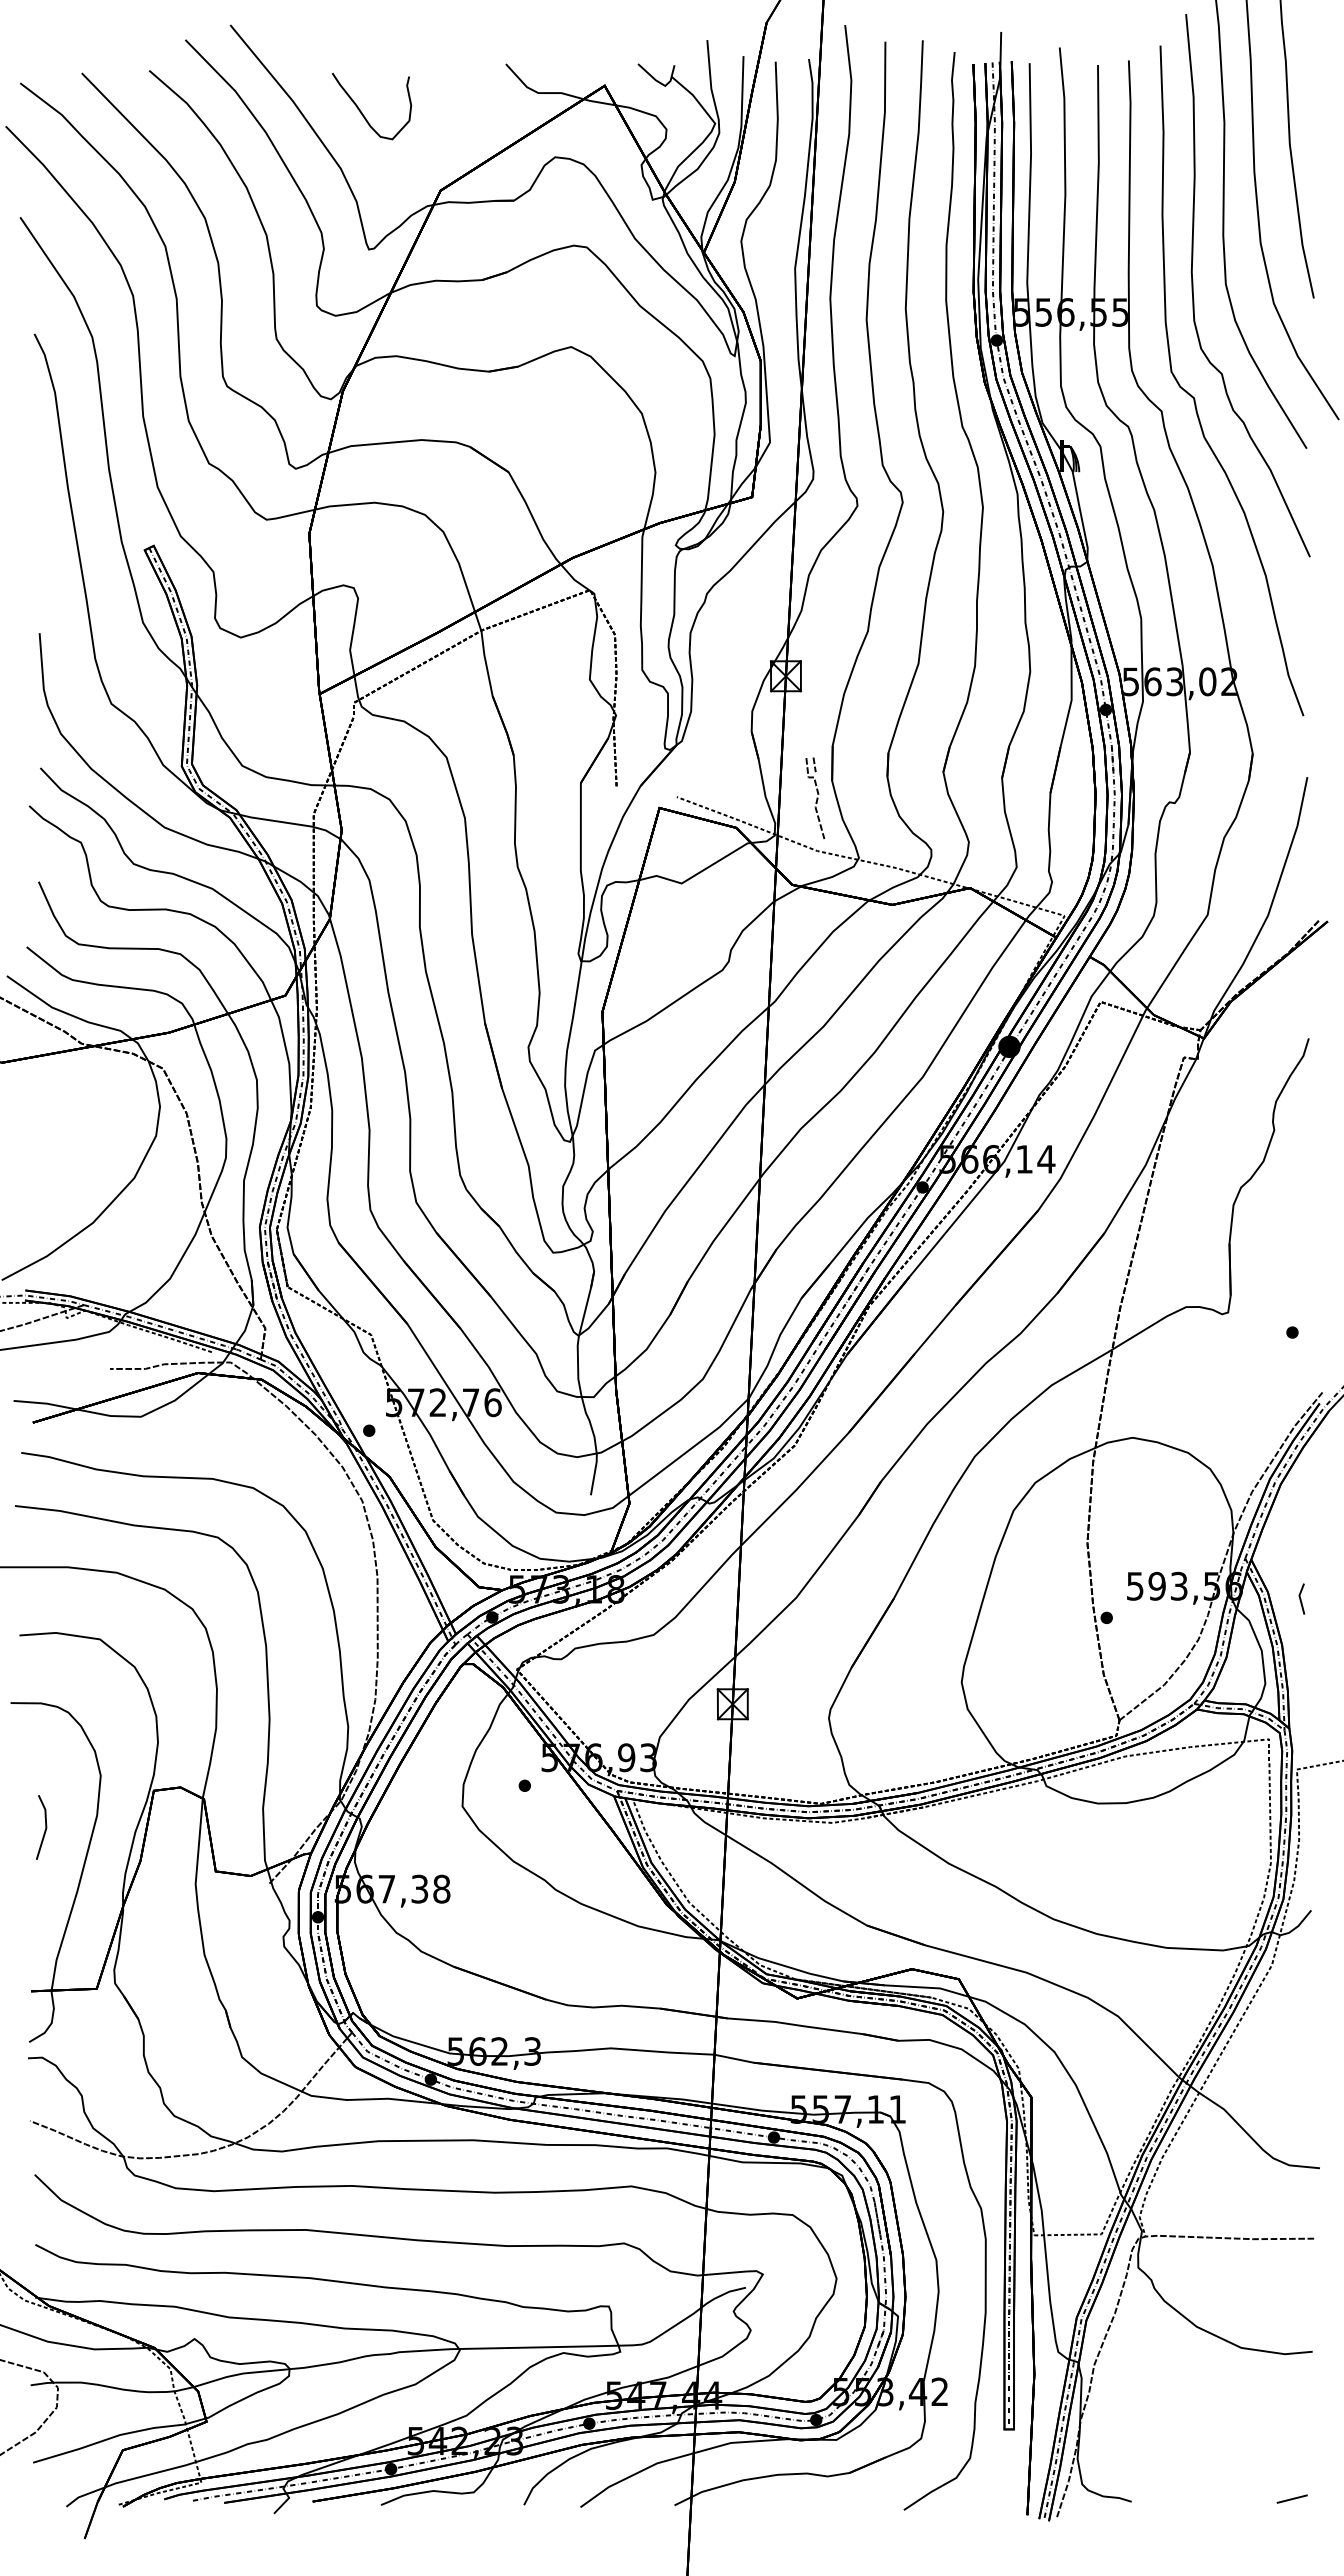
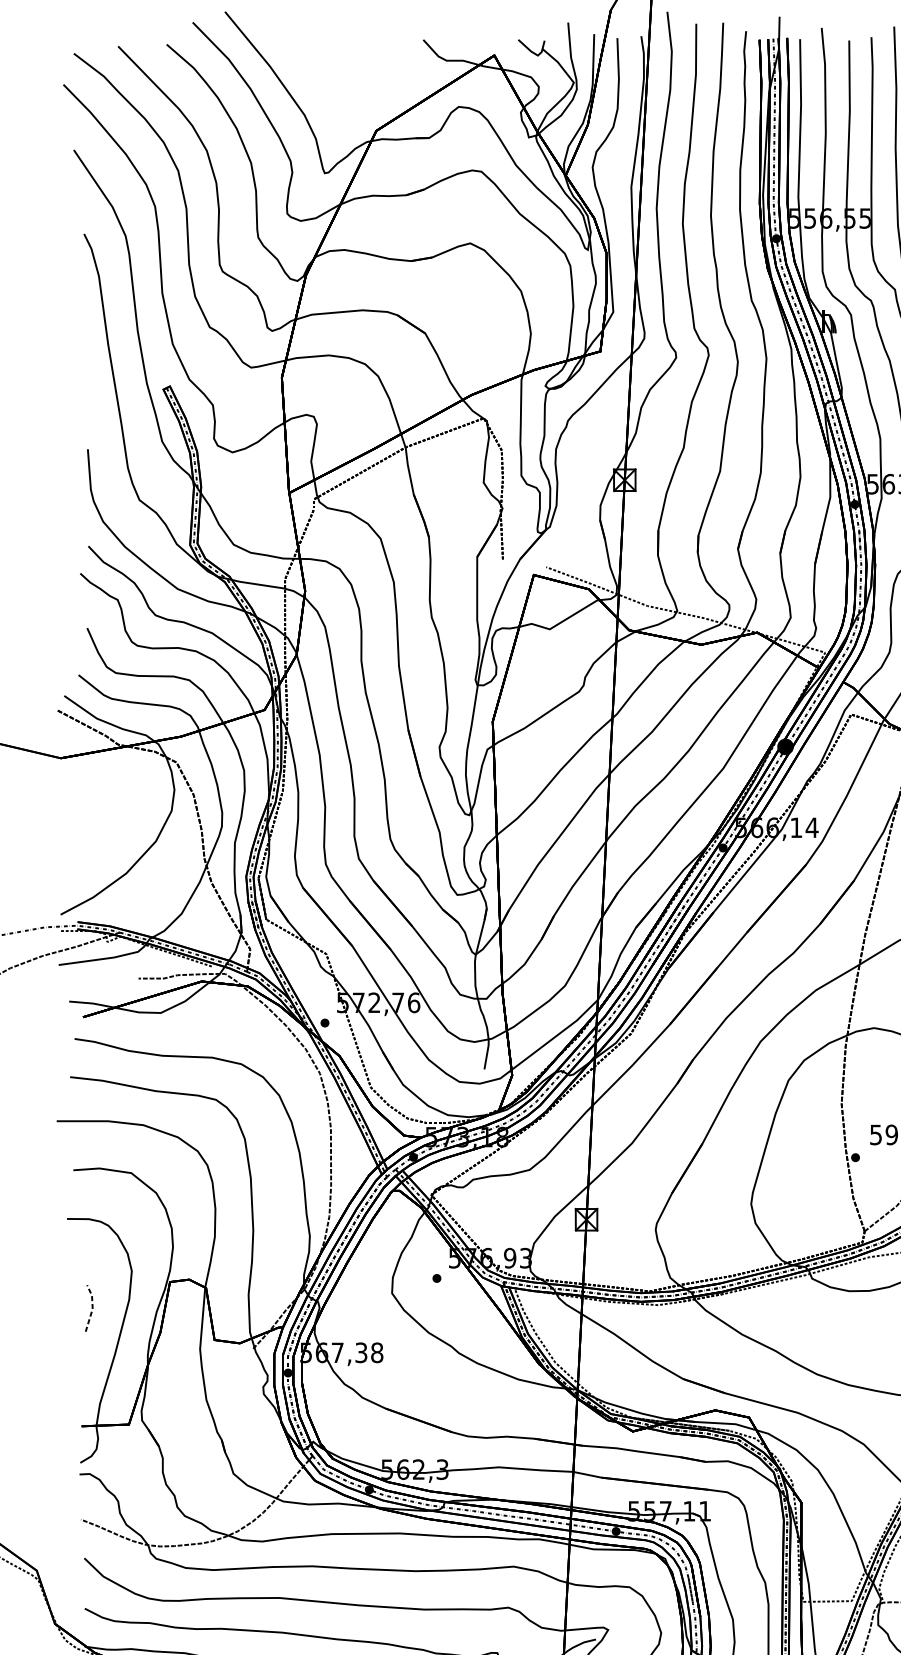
curve: (362, 112) -> (320, 74), removed
part: (815, 798) -> (646, 568), removed
line: (46, 1827) -> (92, 1308), solid -> dashed

